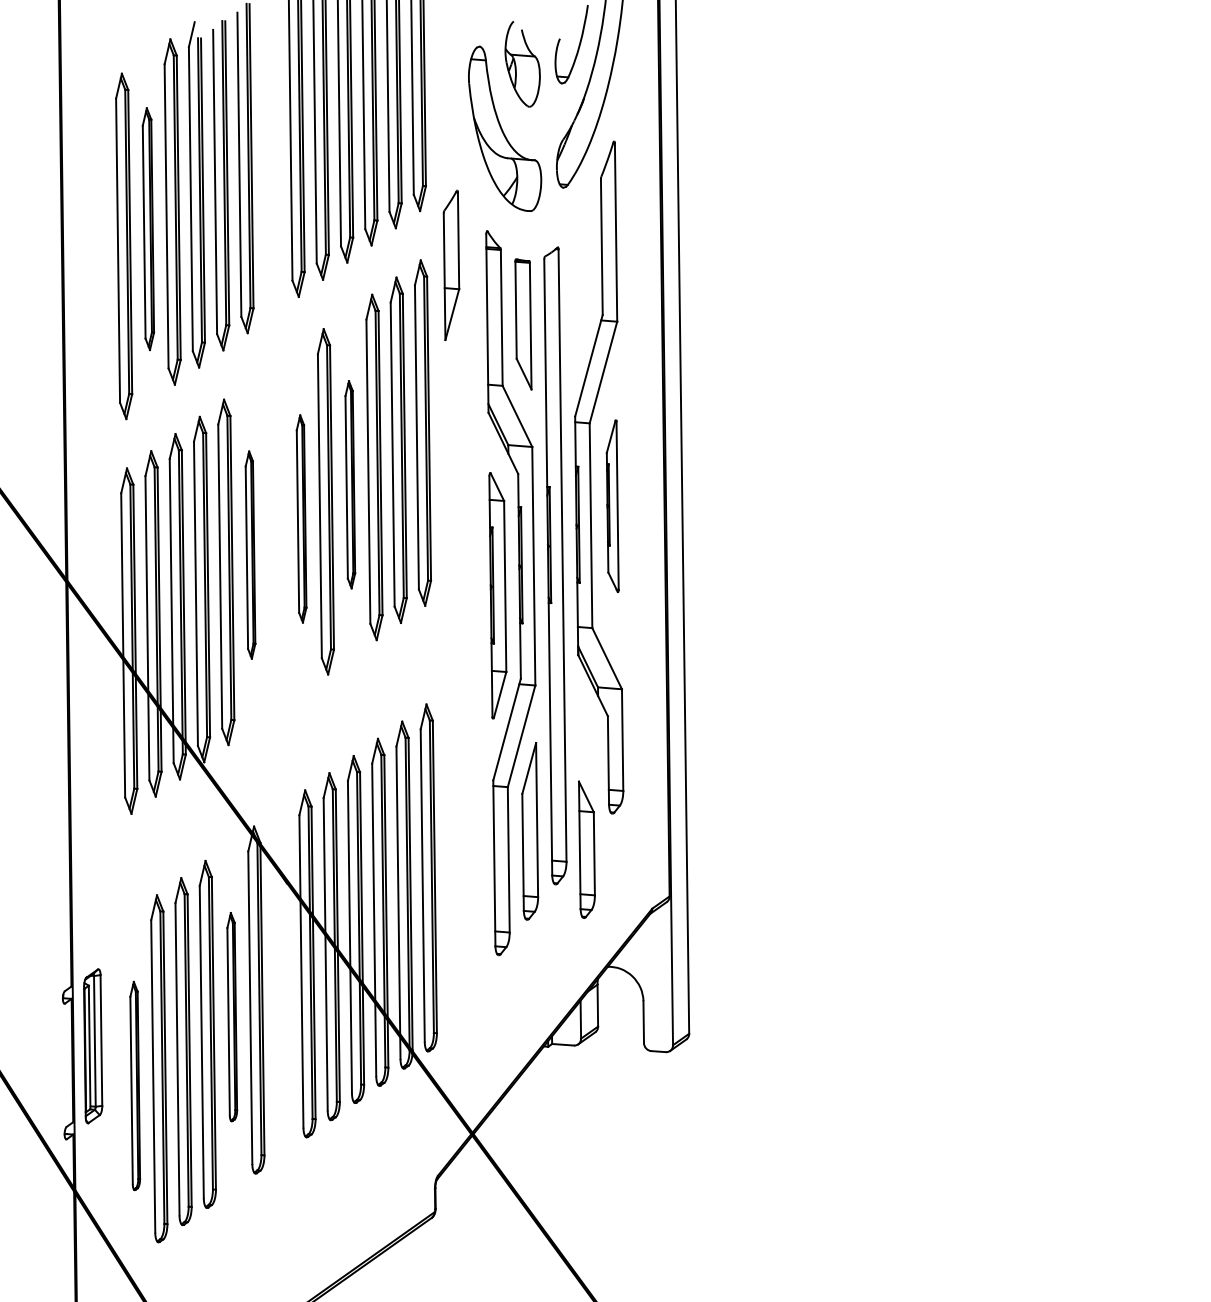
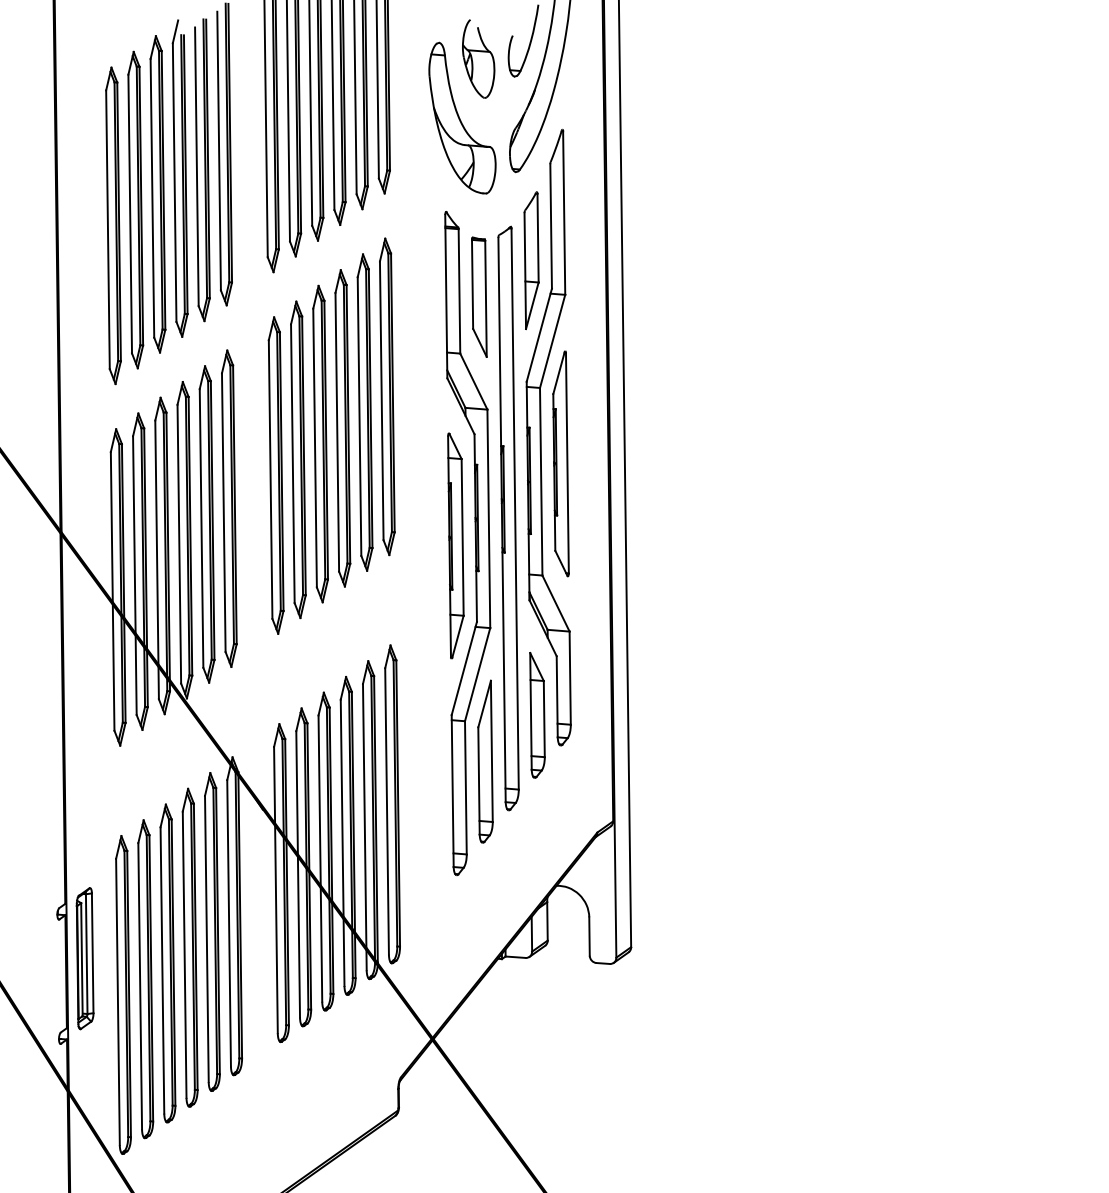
part: (148, 228) -> (135, 209), size x1.43
part: (451, 264) -> (531, 259), moved
part: (350, 484) -> (320, 443), size x1.67
part: (612, 505) -> (560, 463), size x1.43
part: (301, 518) -> (276, 475), size x1.67
part: (250, 554) -> (229, 508), size x1.67
part: (586, 849) -> (537, 715), moved
part: (232, 1016) -> (212, 931), size x1.67
part: (135, 1085) -> (123, 994), size x1.67

